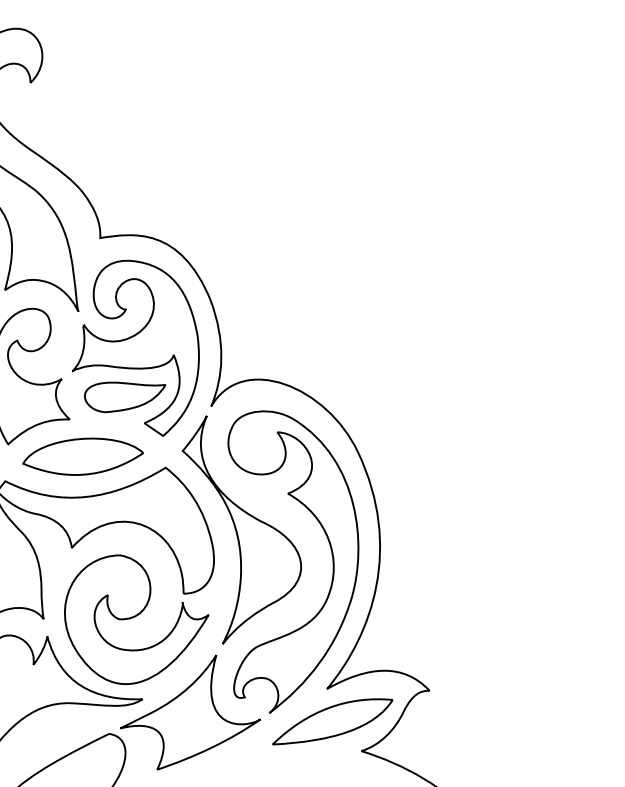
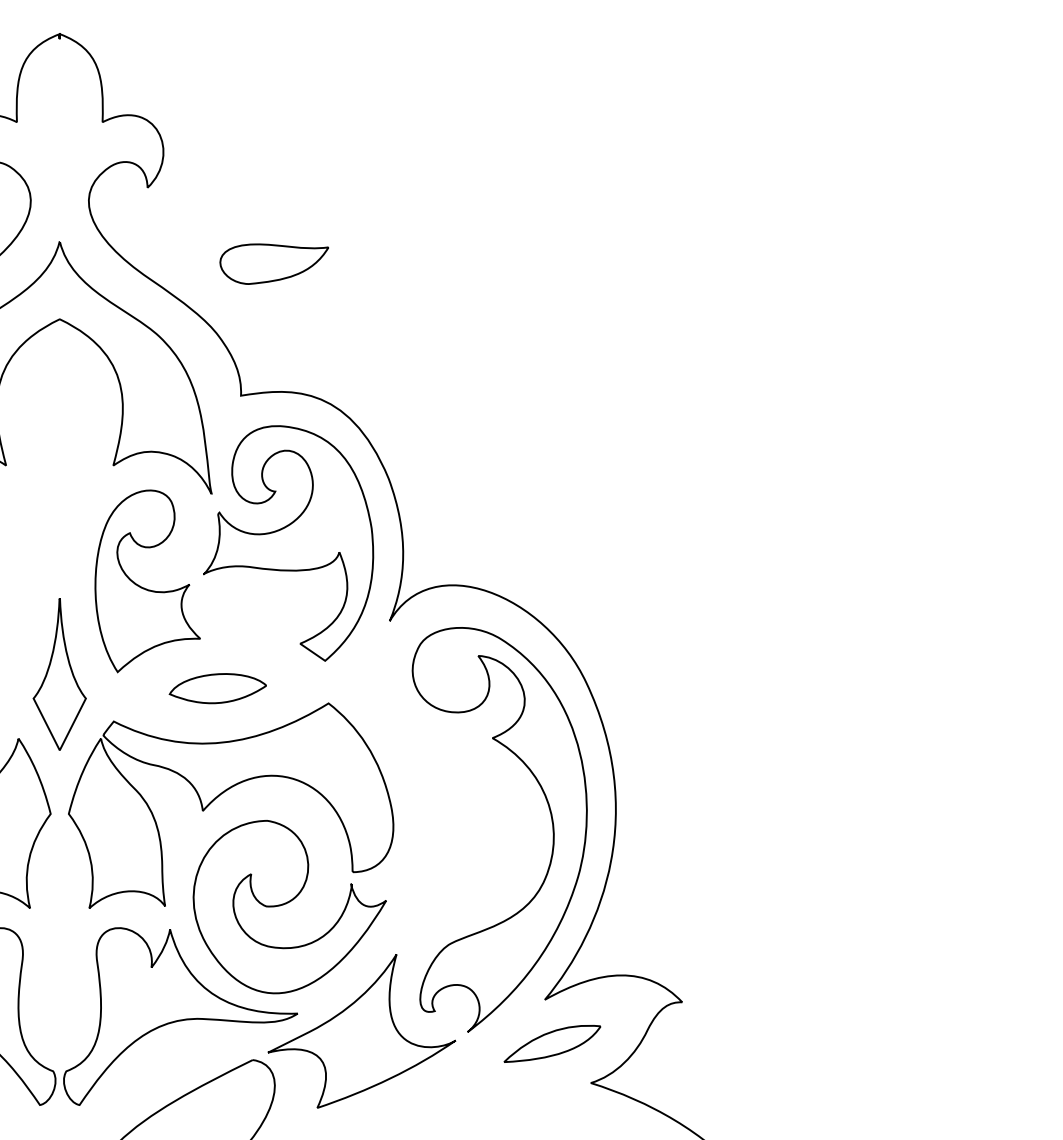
part: (124, 396) -> (273, 263), moved
part: (82, 456) -> (217, 688), size x0.6
part: (241, 529) -> (430, 786), removed
part: (332, 721) -> (552, 1043), size x0.6

